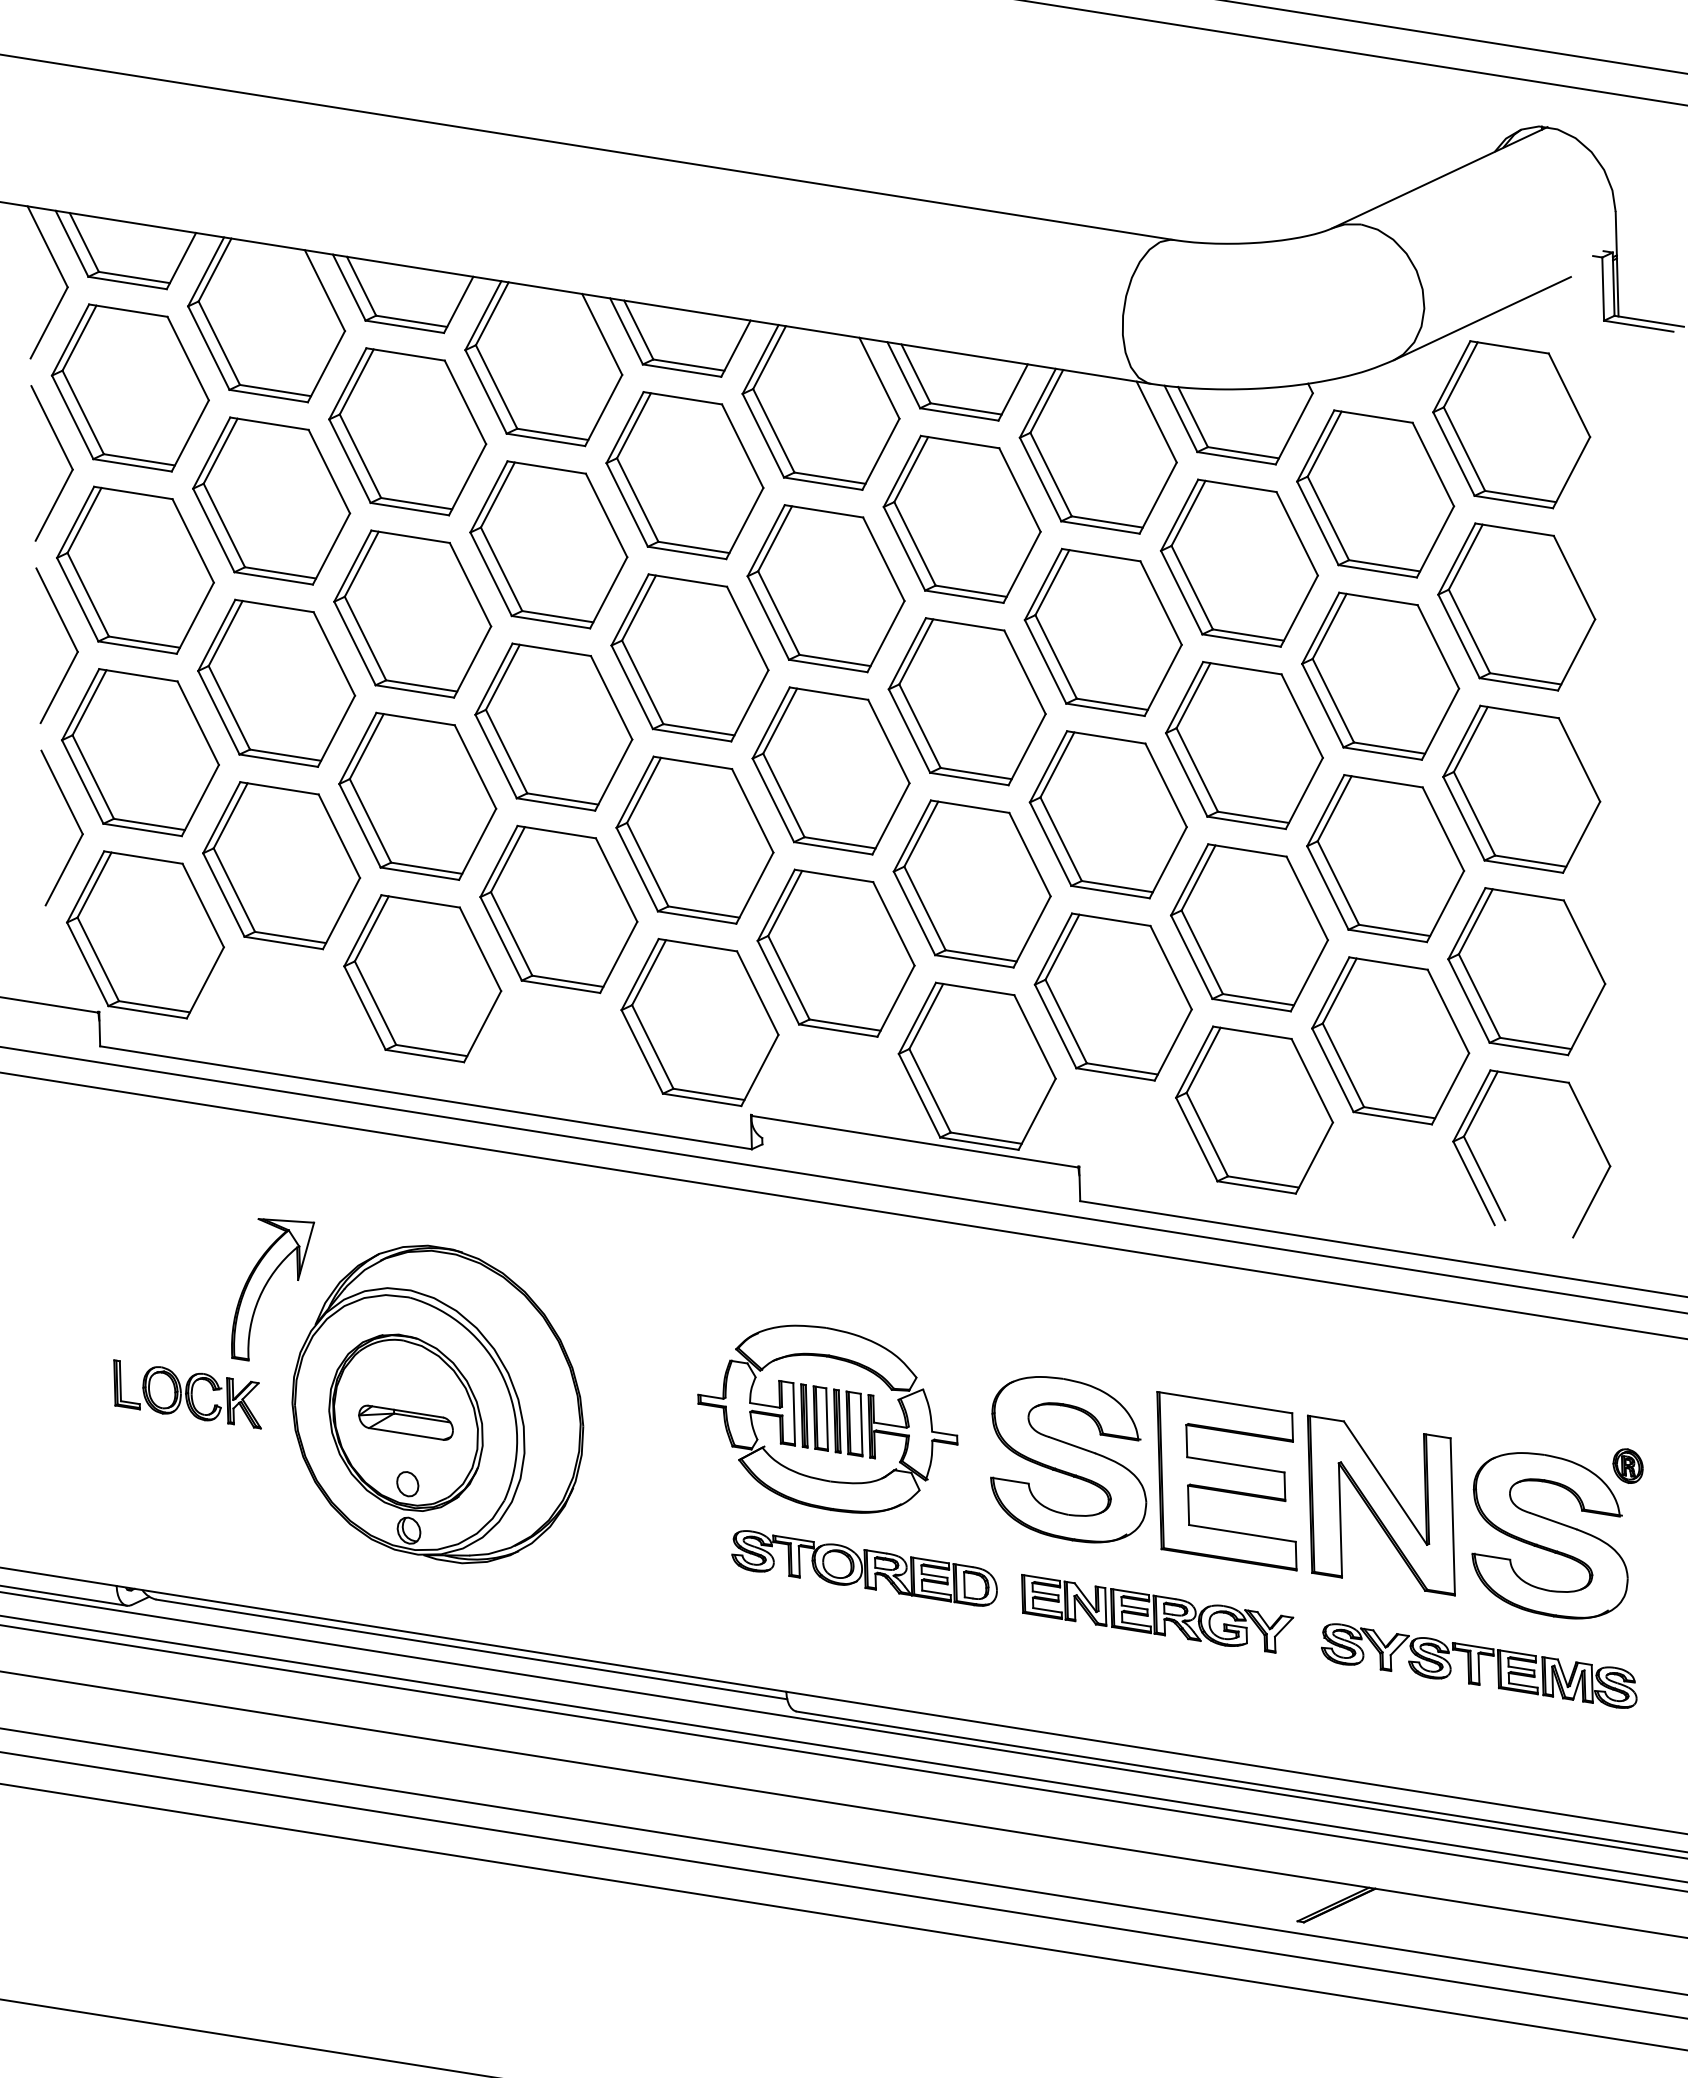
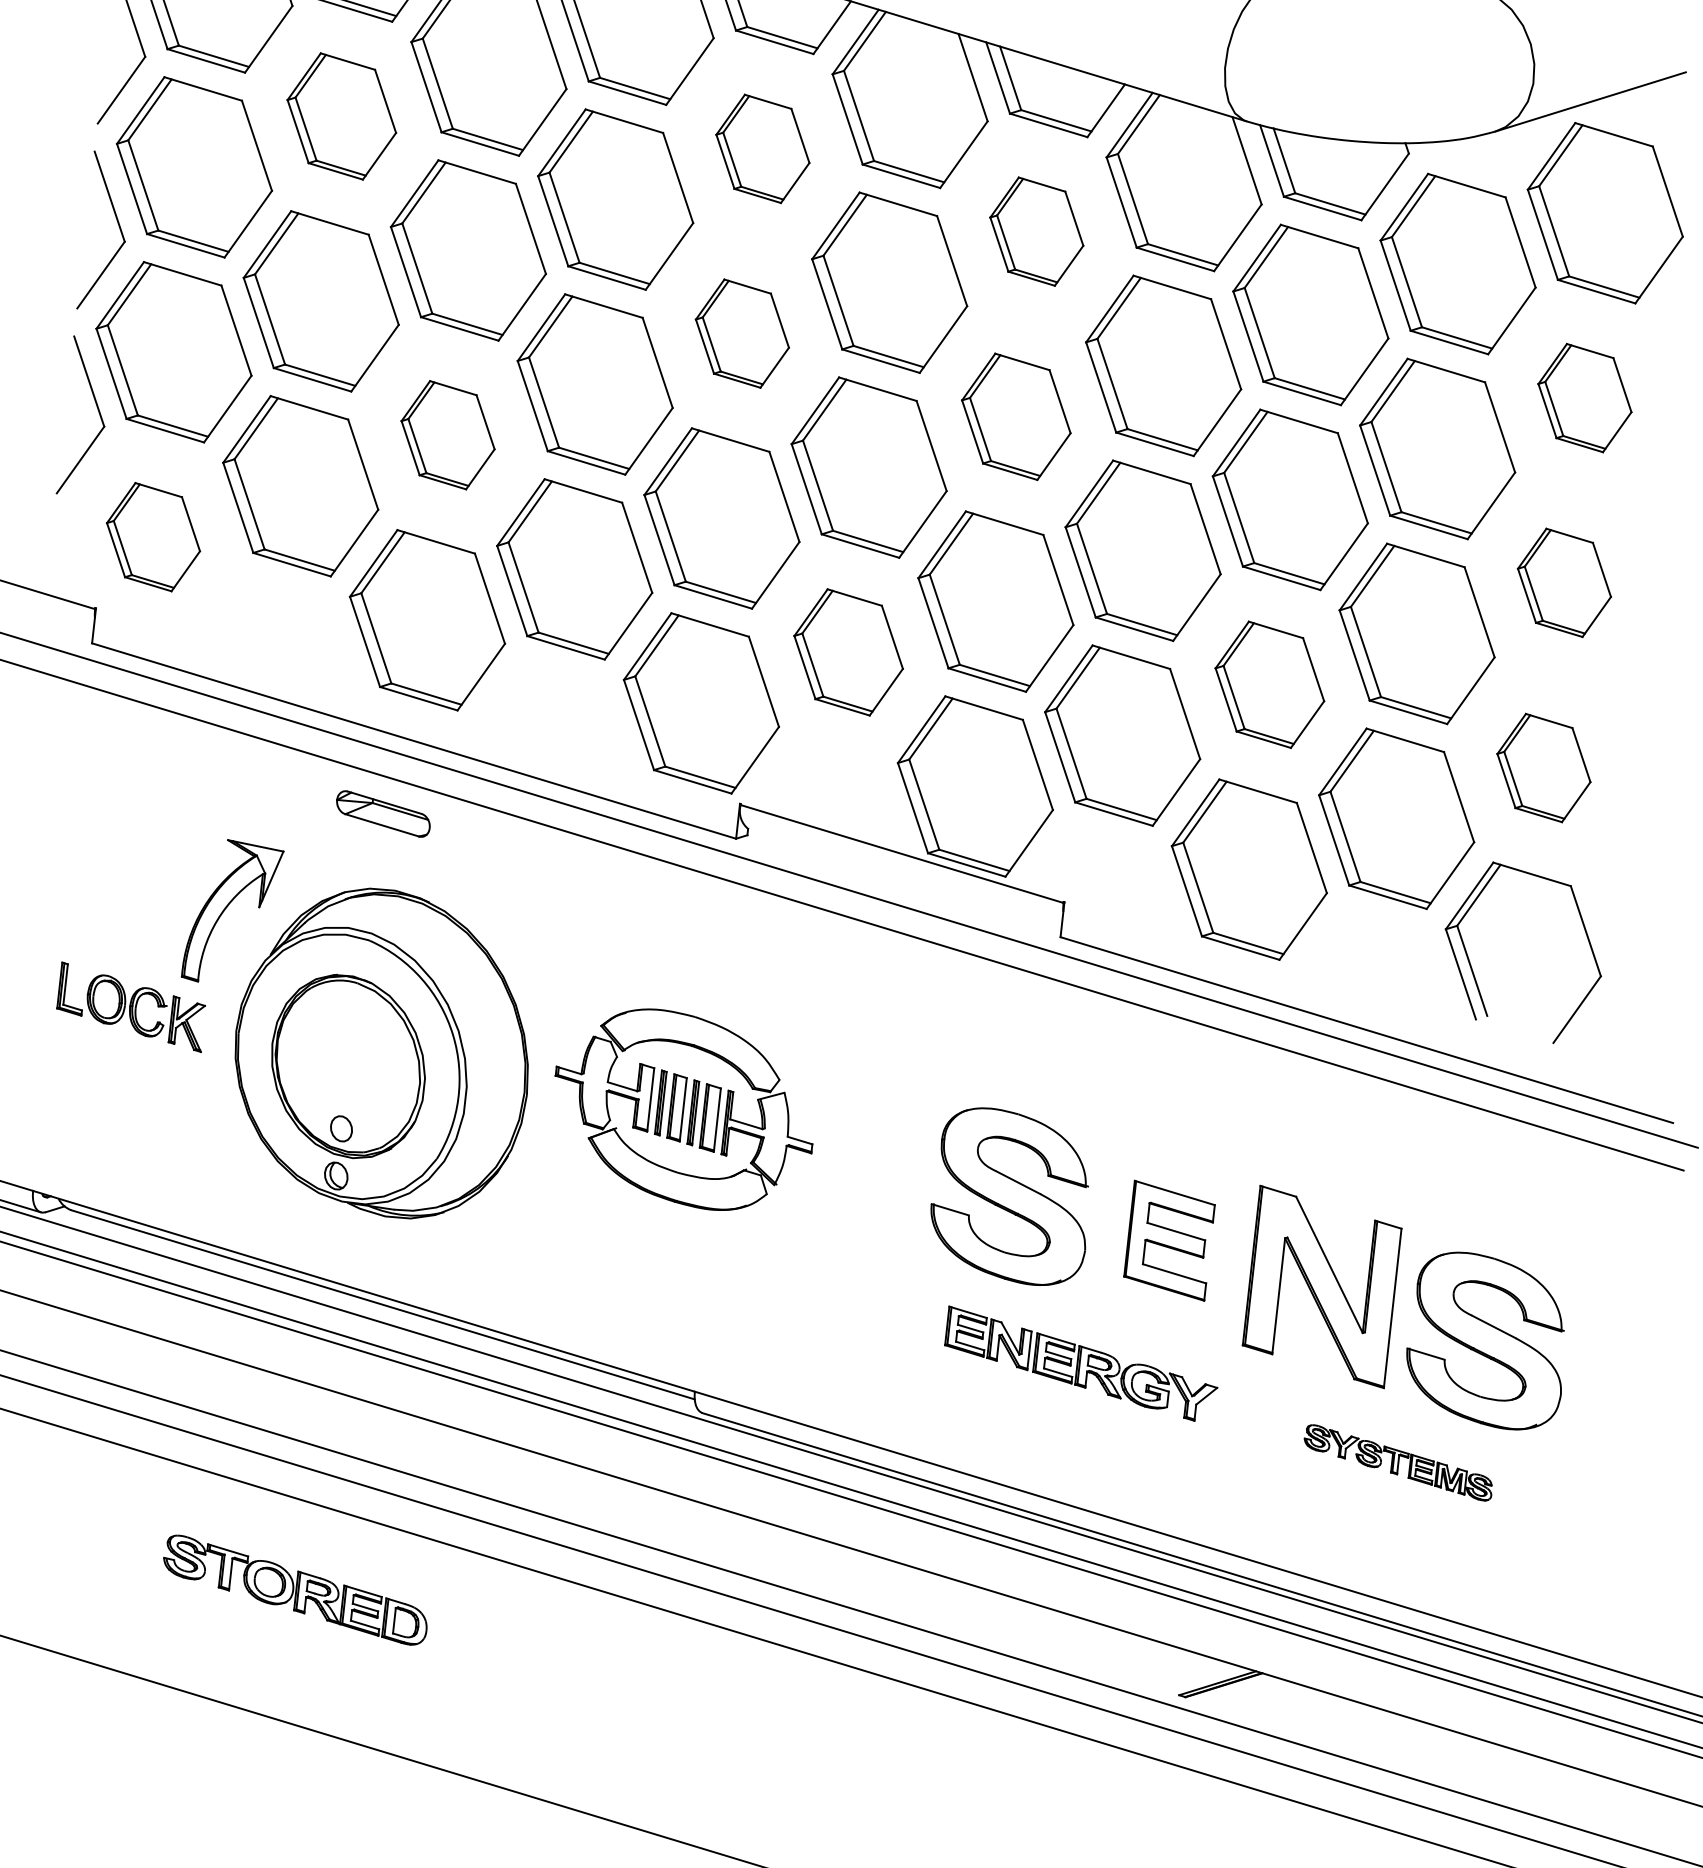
part: (684, 475) -> (762, 148), size x0.6
part: (271, 500) -> (341, 115), size x0.7
part: (961, 518) -> (1036, 230), size x0.6
part: (1516, 606) -> (1584, 397), size x0.6
part: (689, 657) -> (742, 333), size x0.6
part: (966, 701) -> (1015, 416), size x0.7
part: (1521, 788) -> (1564, 582), size x0.6
part: (417, 795) -> (447, 434), size x0.6
part: (1249, 927) -> (1269, 684), size x0.7
part: (145, 934) -> (153, 536), size x0.6
part: (835, 952) -> (848, 651), size x0.7
part: (1526, 971) -> (1543, 767), size x0.6
part: (827, 1418) -> (683, 1108), moved
part: (405, 1422) -> (382, 813), moved
part: (1627, 1465) -> (1576, 1280), removed
part: (1226, 1481) -> (1169, 1240), size x0.6
part: (864, 1568) -> (295, 1590), moved
part: (1479, 1665) -> (1398, 1462), size x0.6

